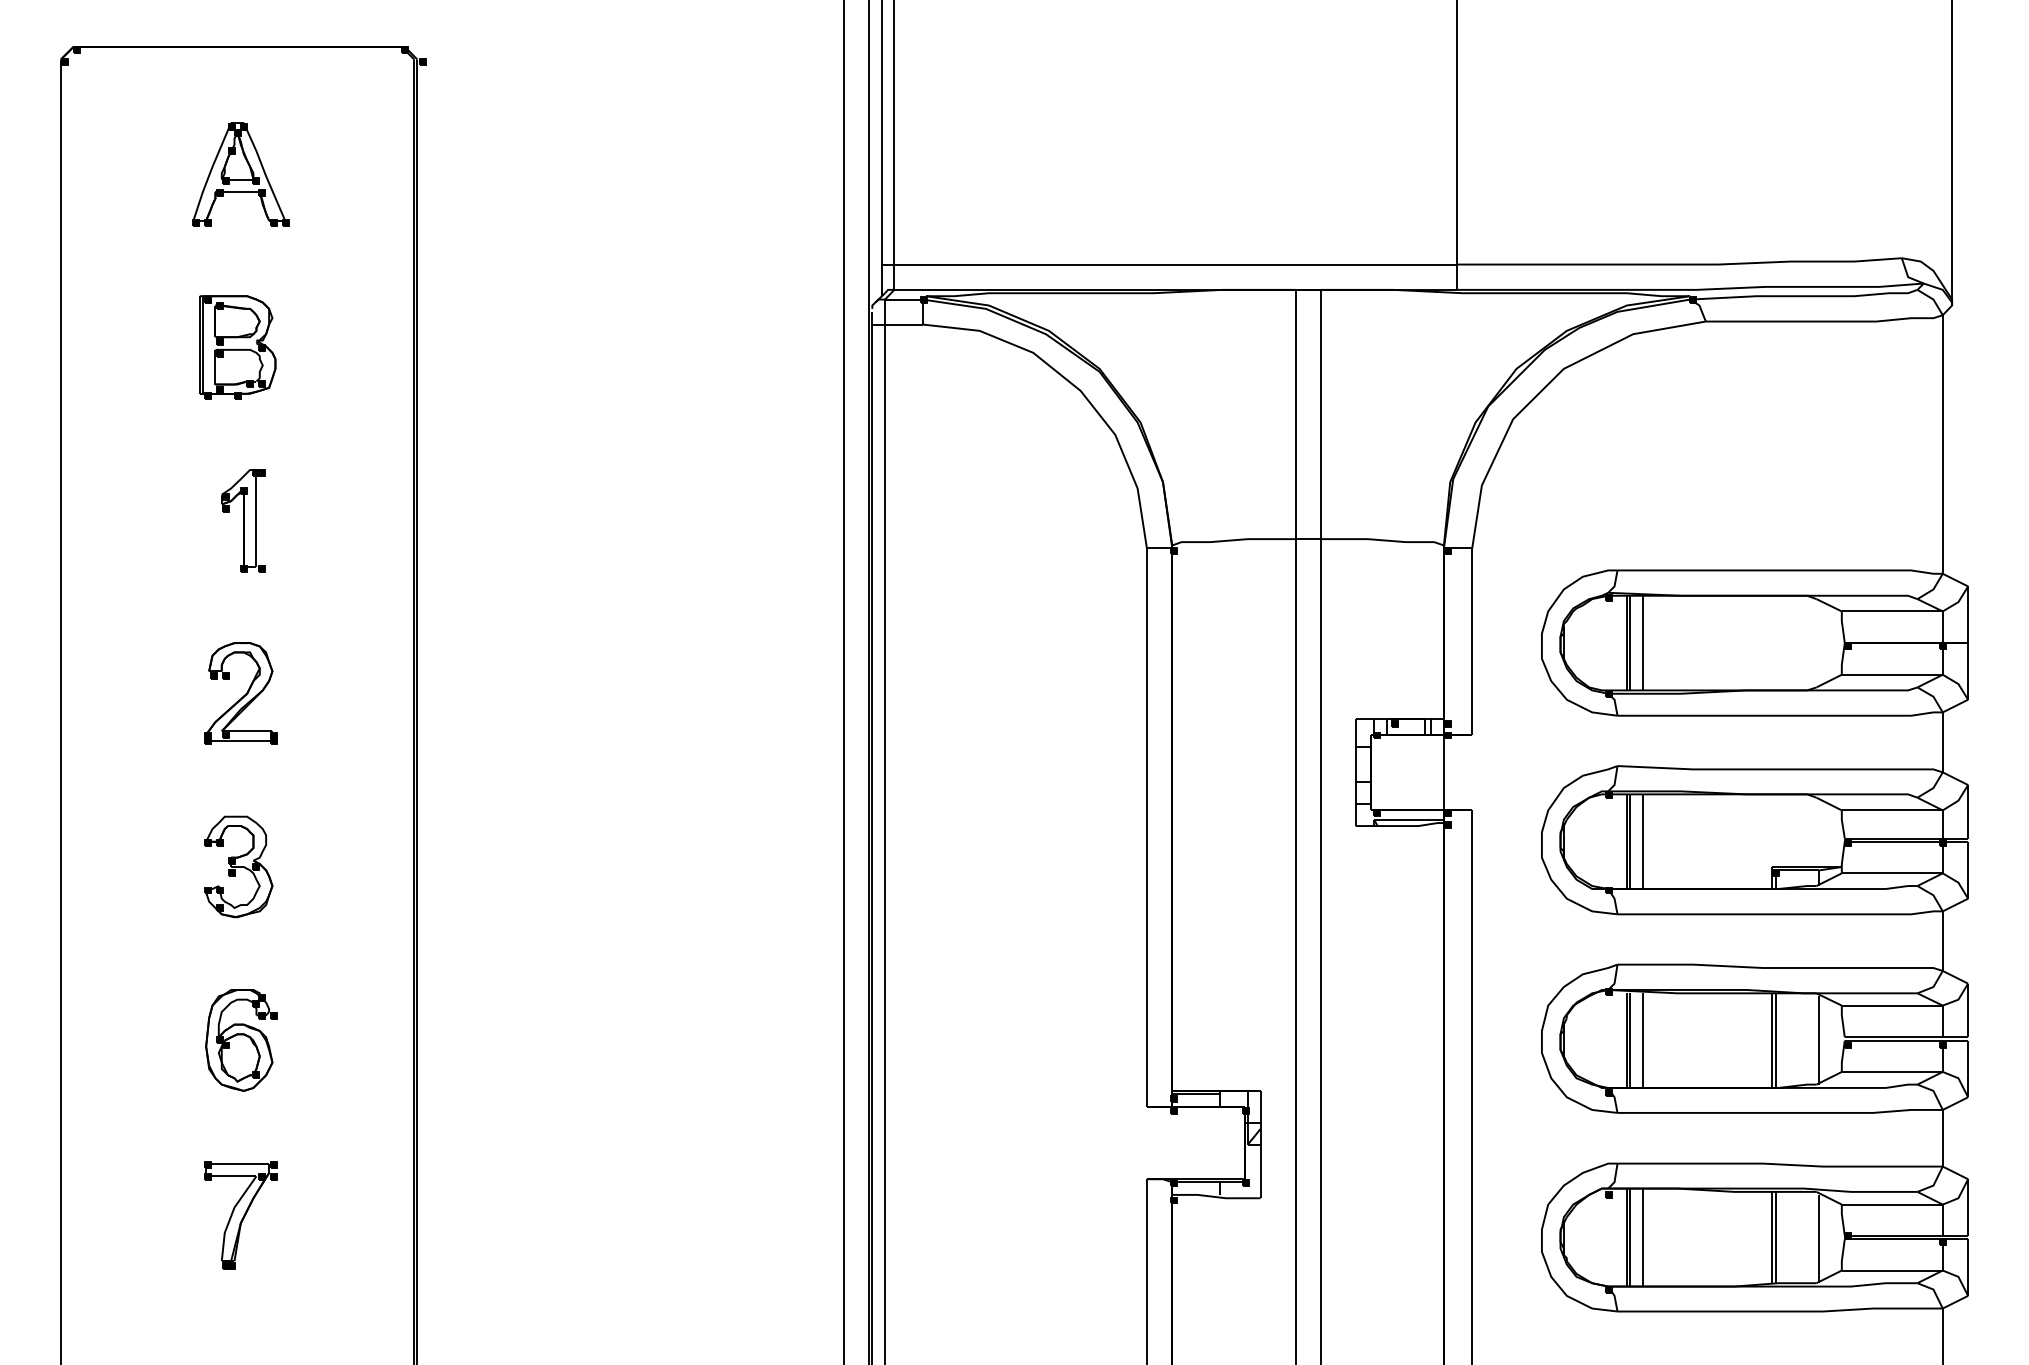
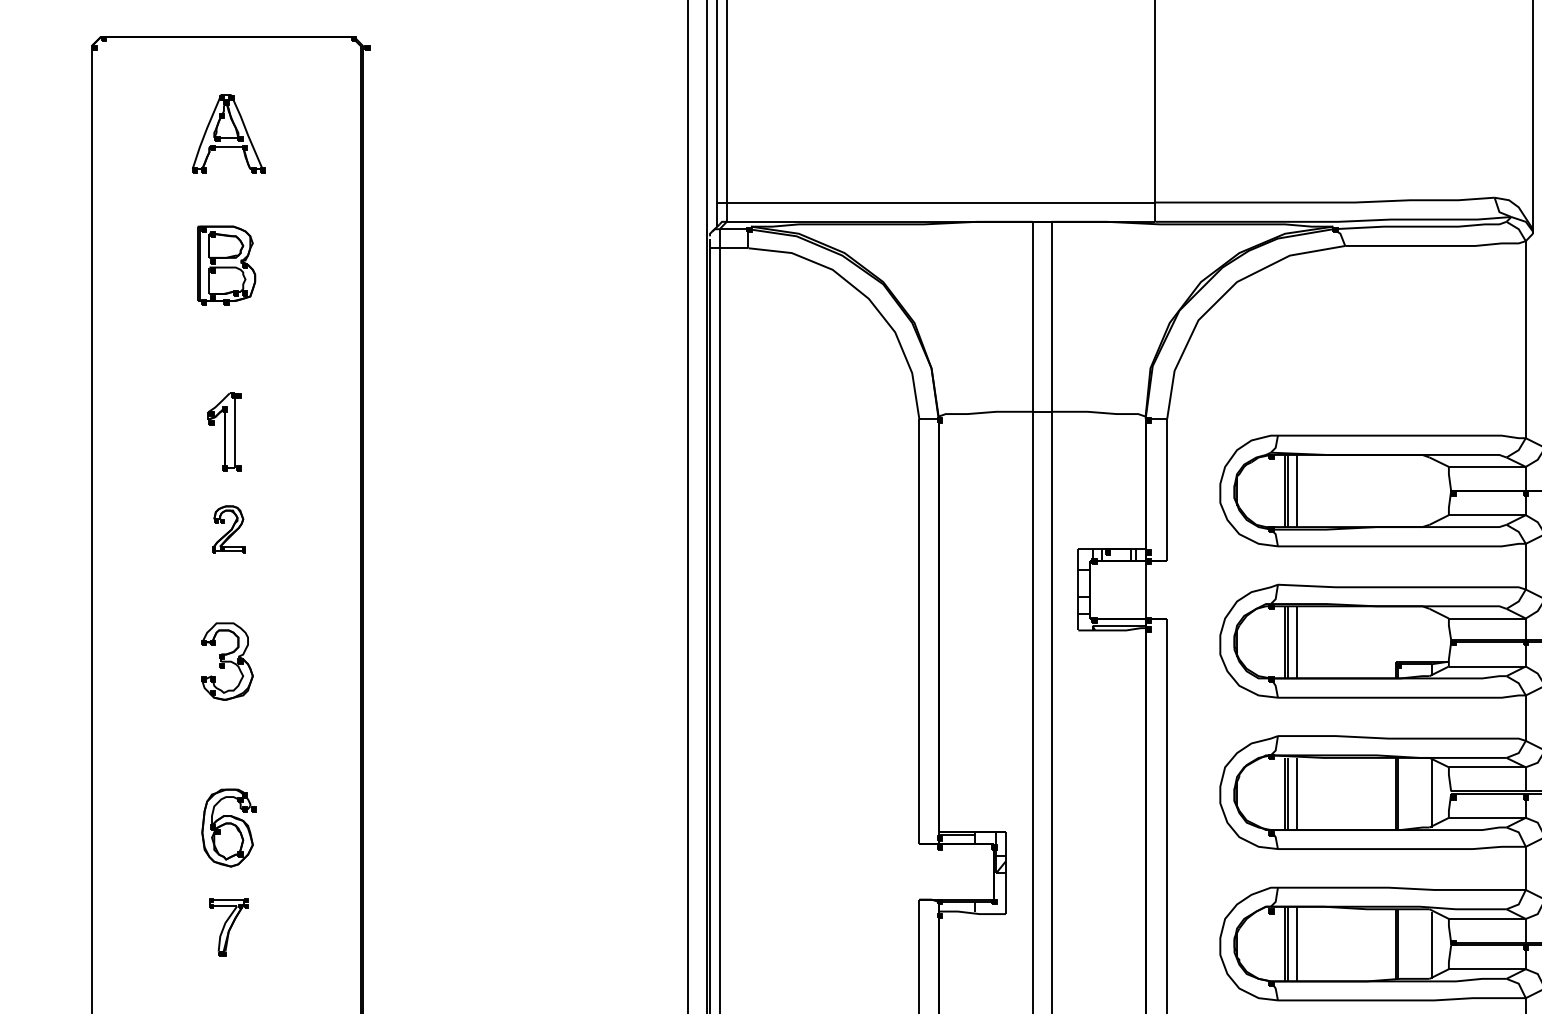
part: (243, 520) -> (224, 431), moved
part: (240, 693) -> (228, 529), size x0.6
part: (241, 1040) -> (229, 828), moved
part: (240, 1215) -> (228, 927), size x0.7

